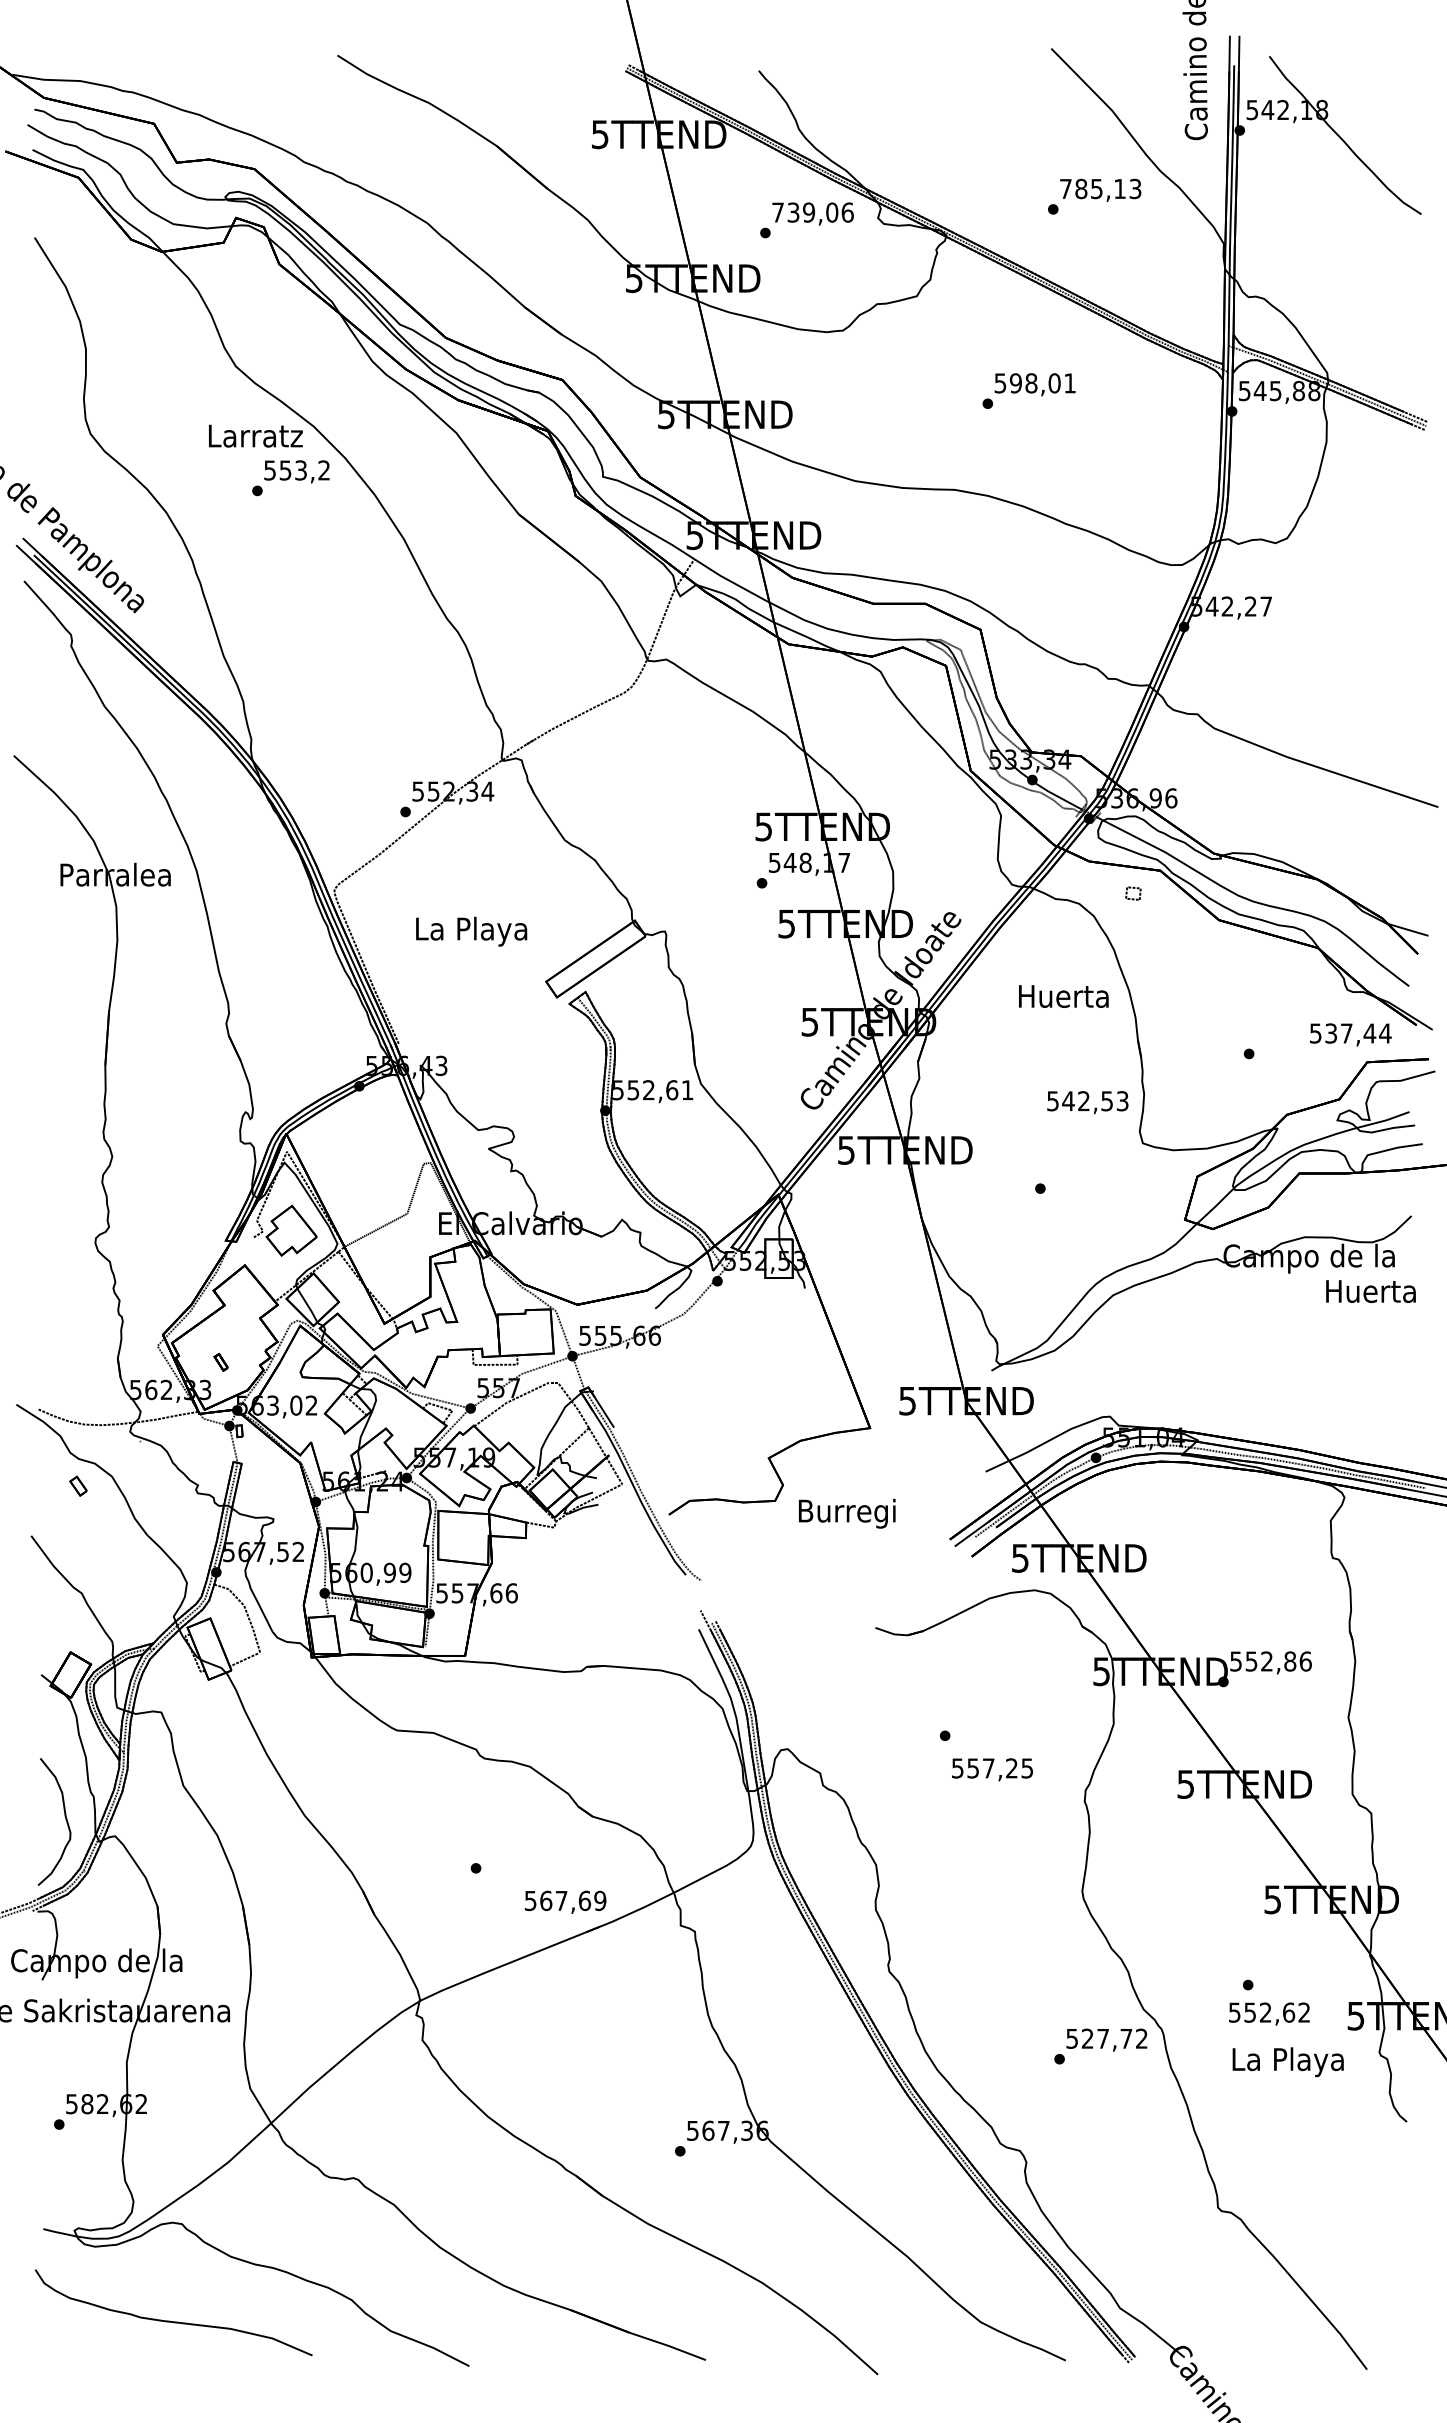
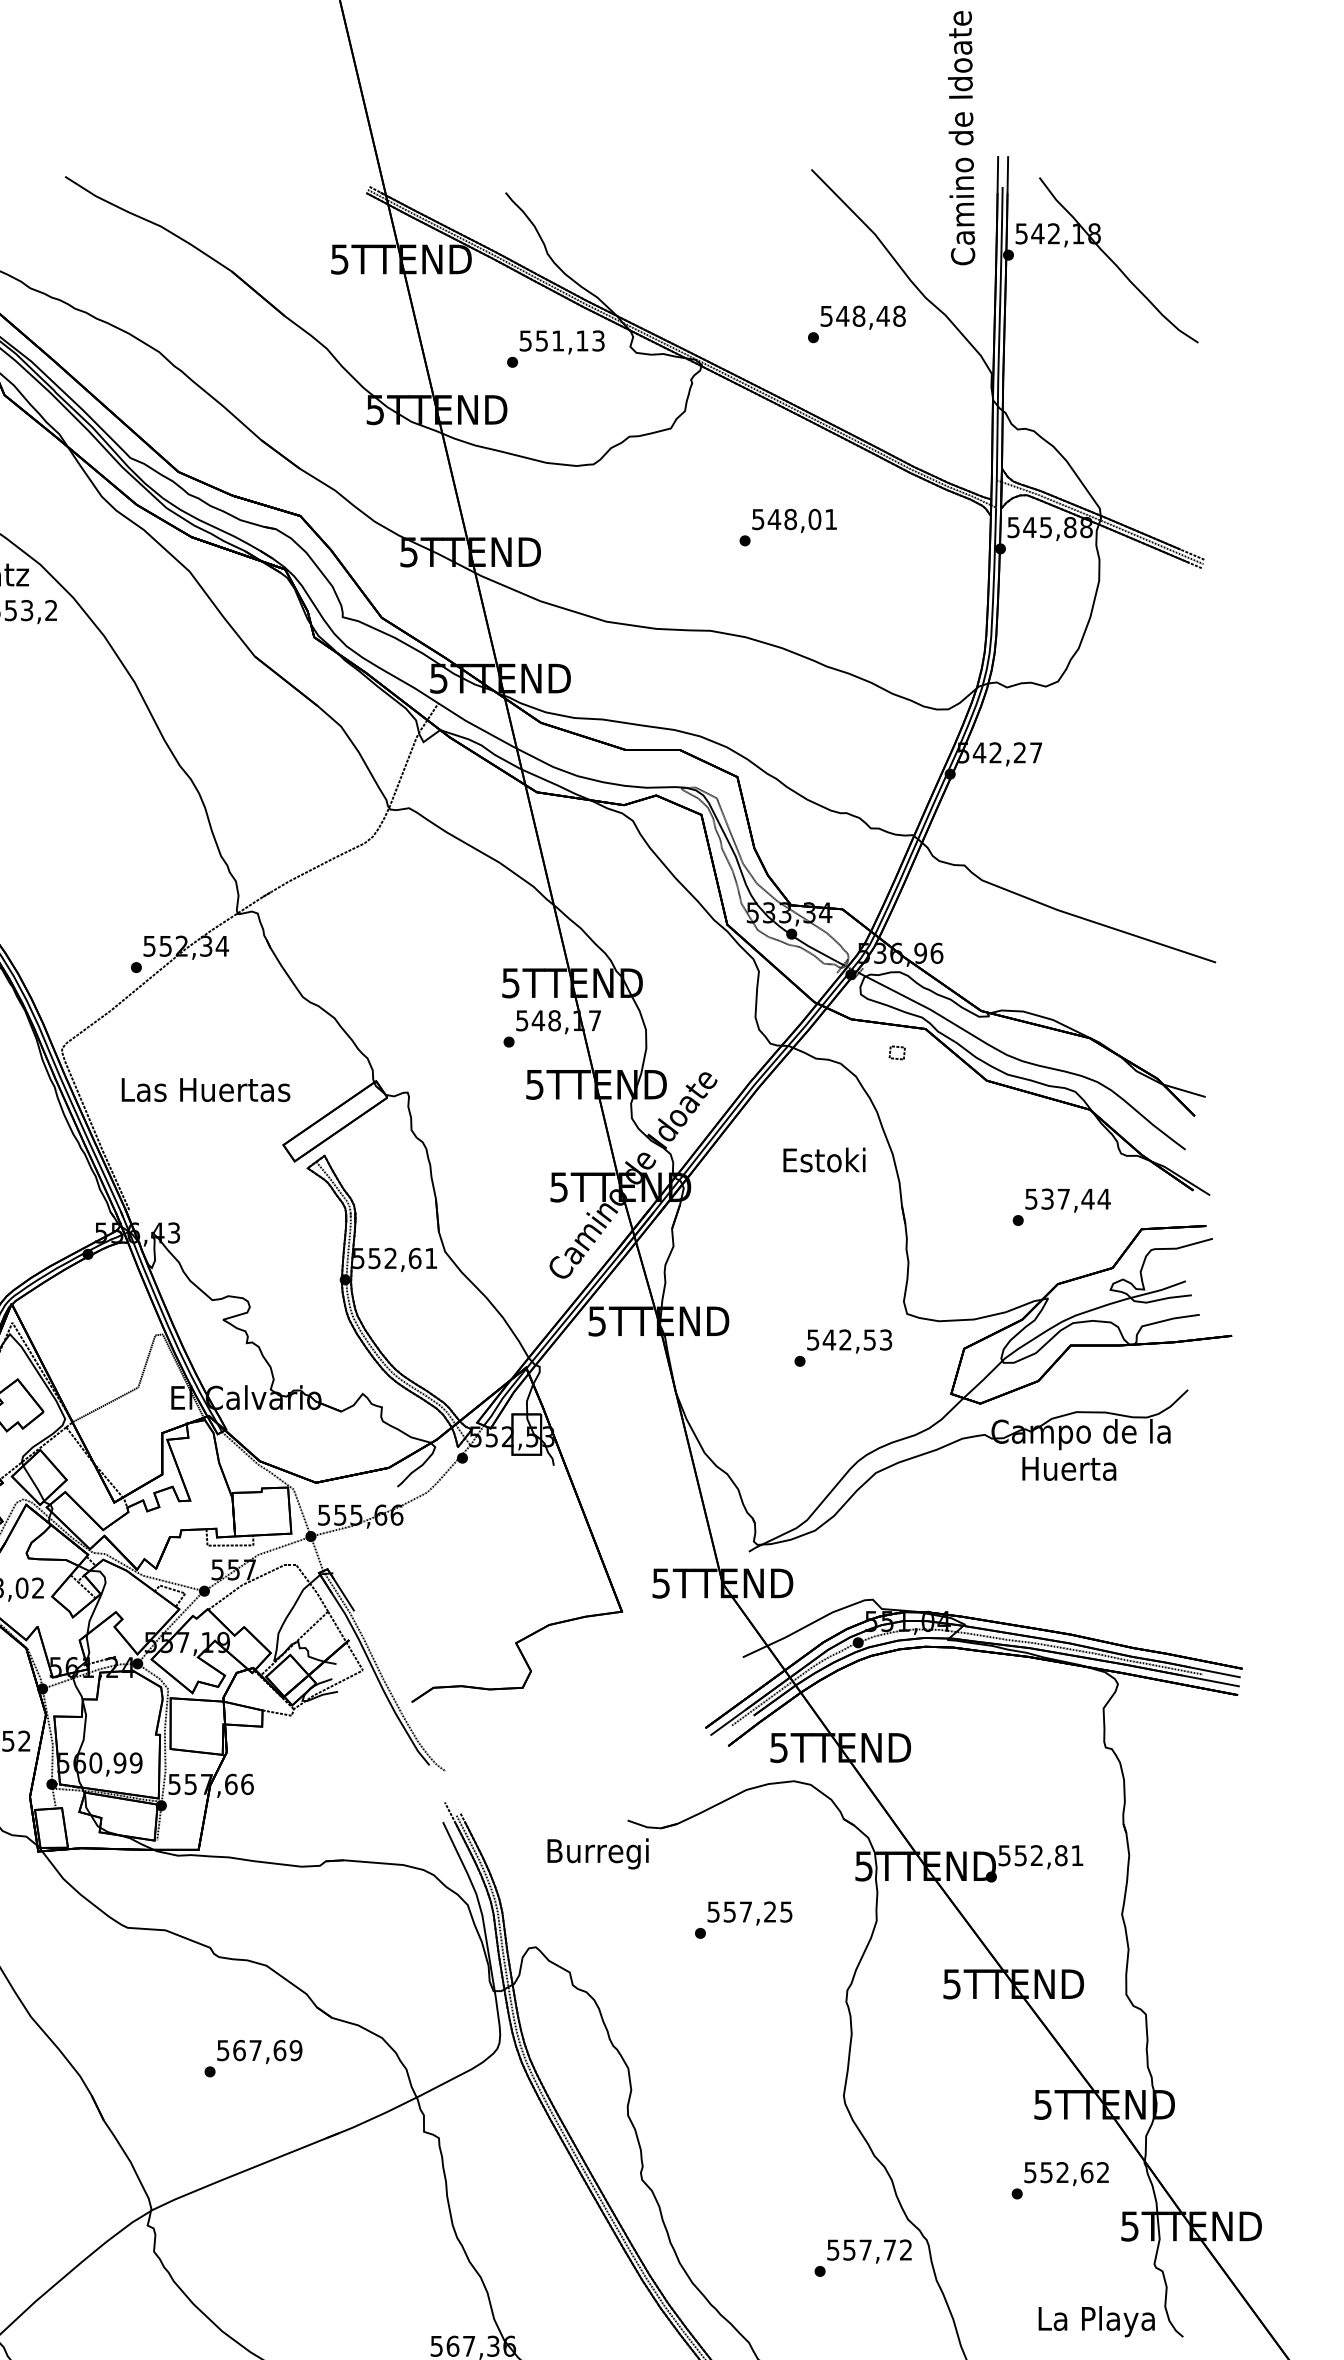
text: (1100, 188) -> (862, 315), 785,13 -> 548,48
text: (812, 212) -> (561, 340), 739,06 -> 551,13
text: (1015, 383) -> (774, 519), 598,01 -> 548,01
text: (471, 931) -> (205, 1092), La Playa -> Las Huertas
text: (1063, 995) -> (824, 1159), Huerta -> Estoki
text: (1350, 1034) -> (1067, 1200), moved
text: (1087, 1102) -> (849, 1341), moved
text: (1370, 1291) -> (1068, 1468), moved
text: (847, 1513) -> (598, 1853), moved
text: (1305, 1661) -> (1077, 1855), 552,86 -> 552,81
text: (992, 1769) -> (749, 1913), moved
text: (565, 1901) -> (259, 2051), moved
text: (1269, 2013) -> (1066, 2173), moved
text: (1087, 2038) -> (849, 2249), 527,72 -> 557,72
text: (1287, 2062) -> (1095, 2321), moved

